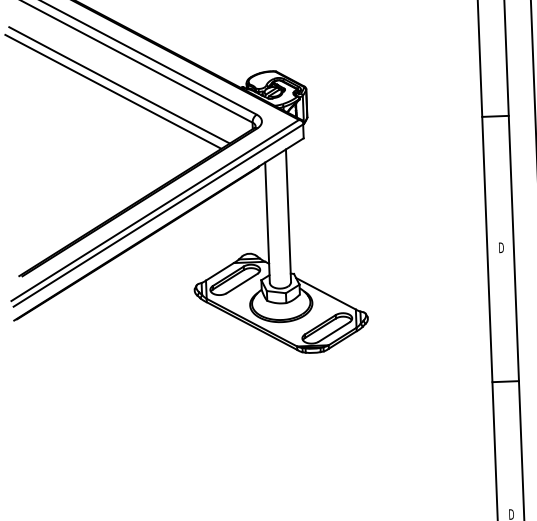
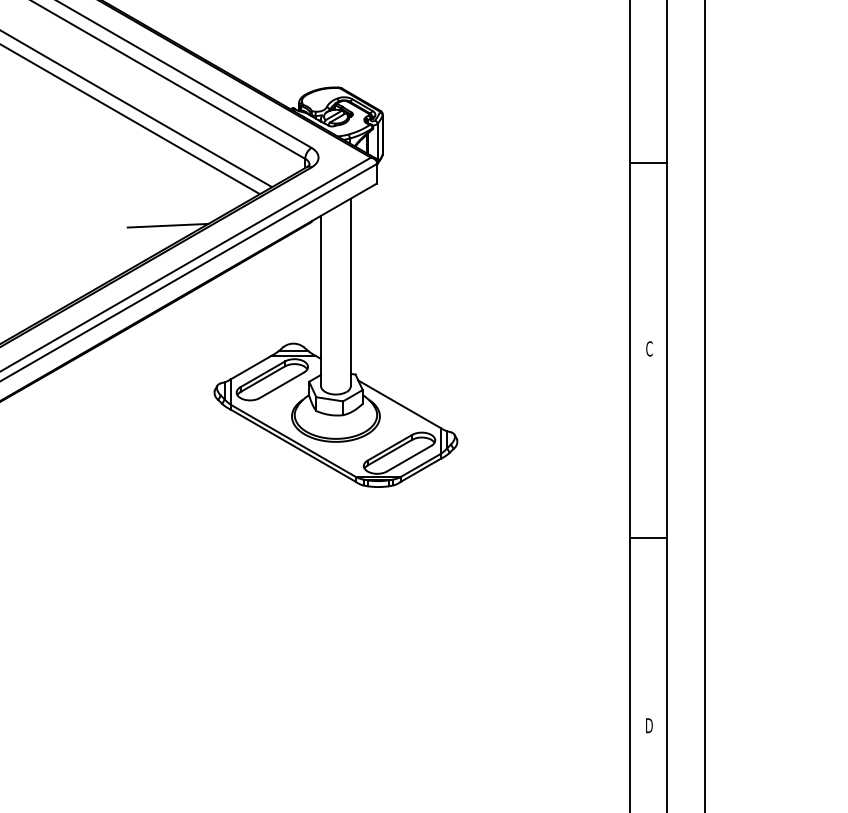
line: (156, 173) -> (167, 225), added
text: (501, 247) -> (649, 348), D -> C

